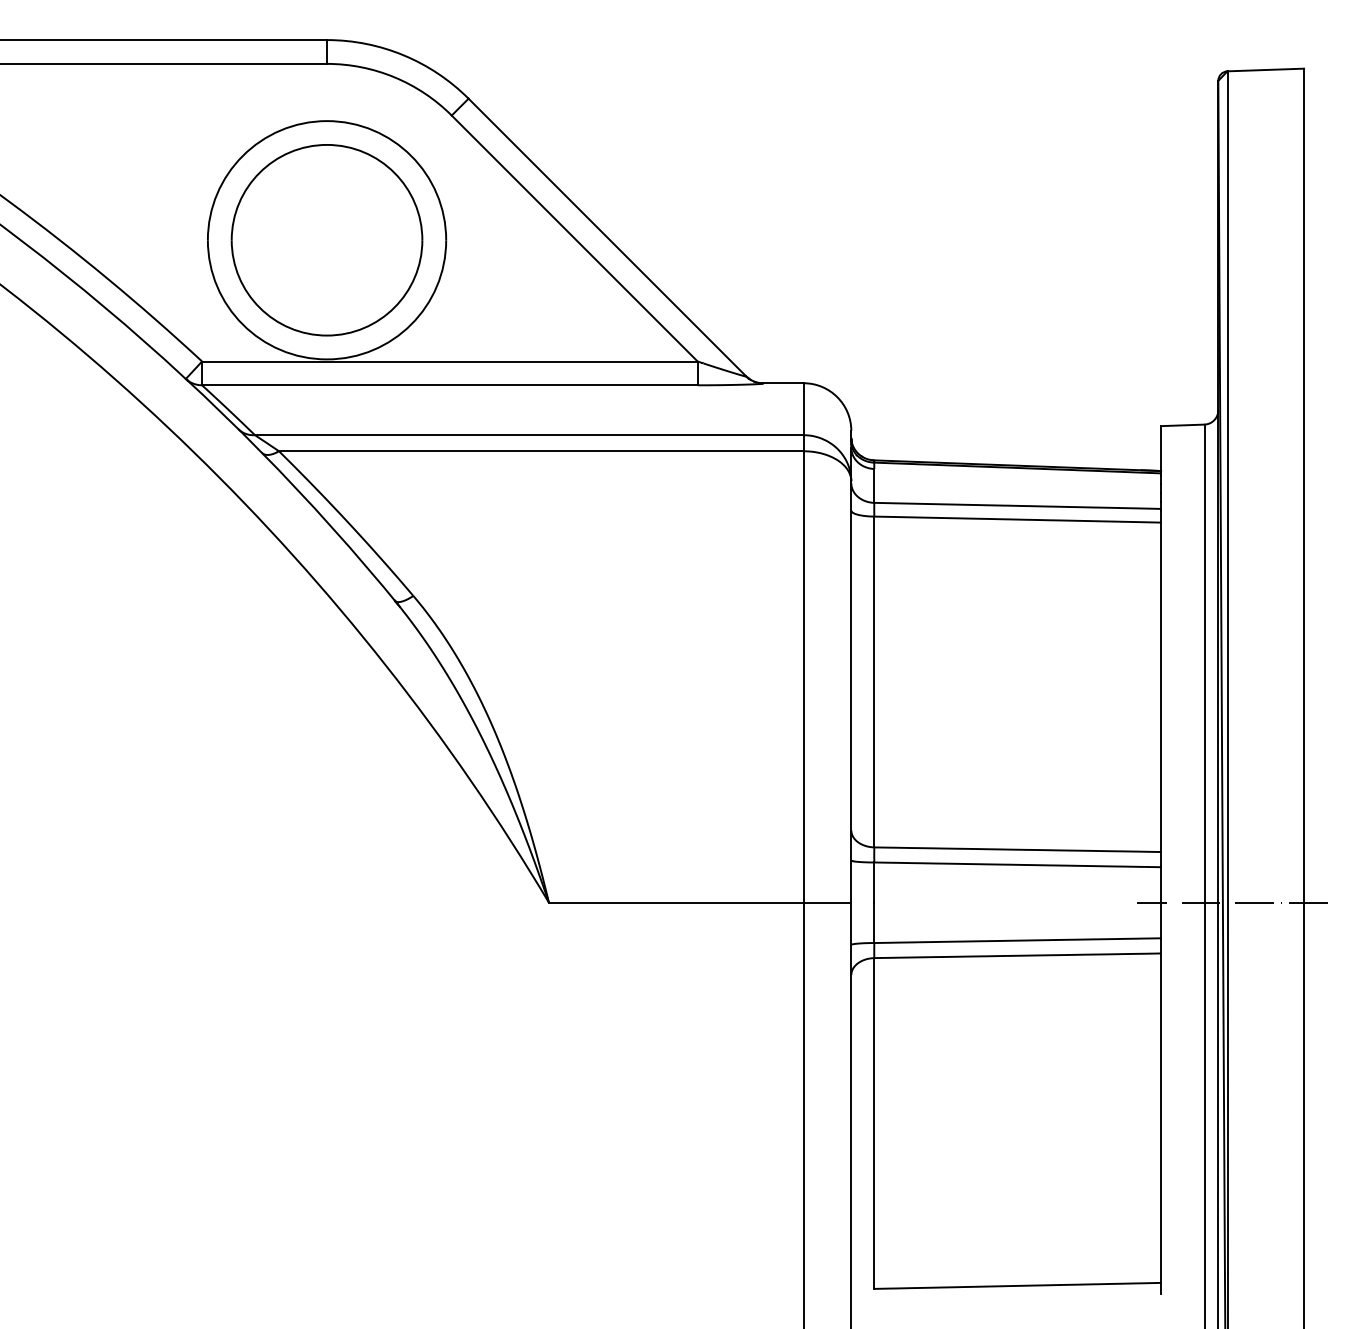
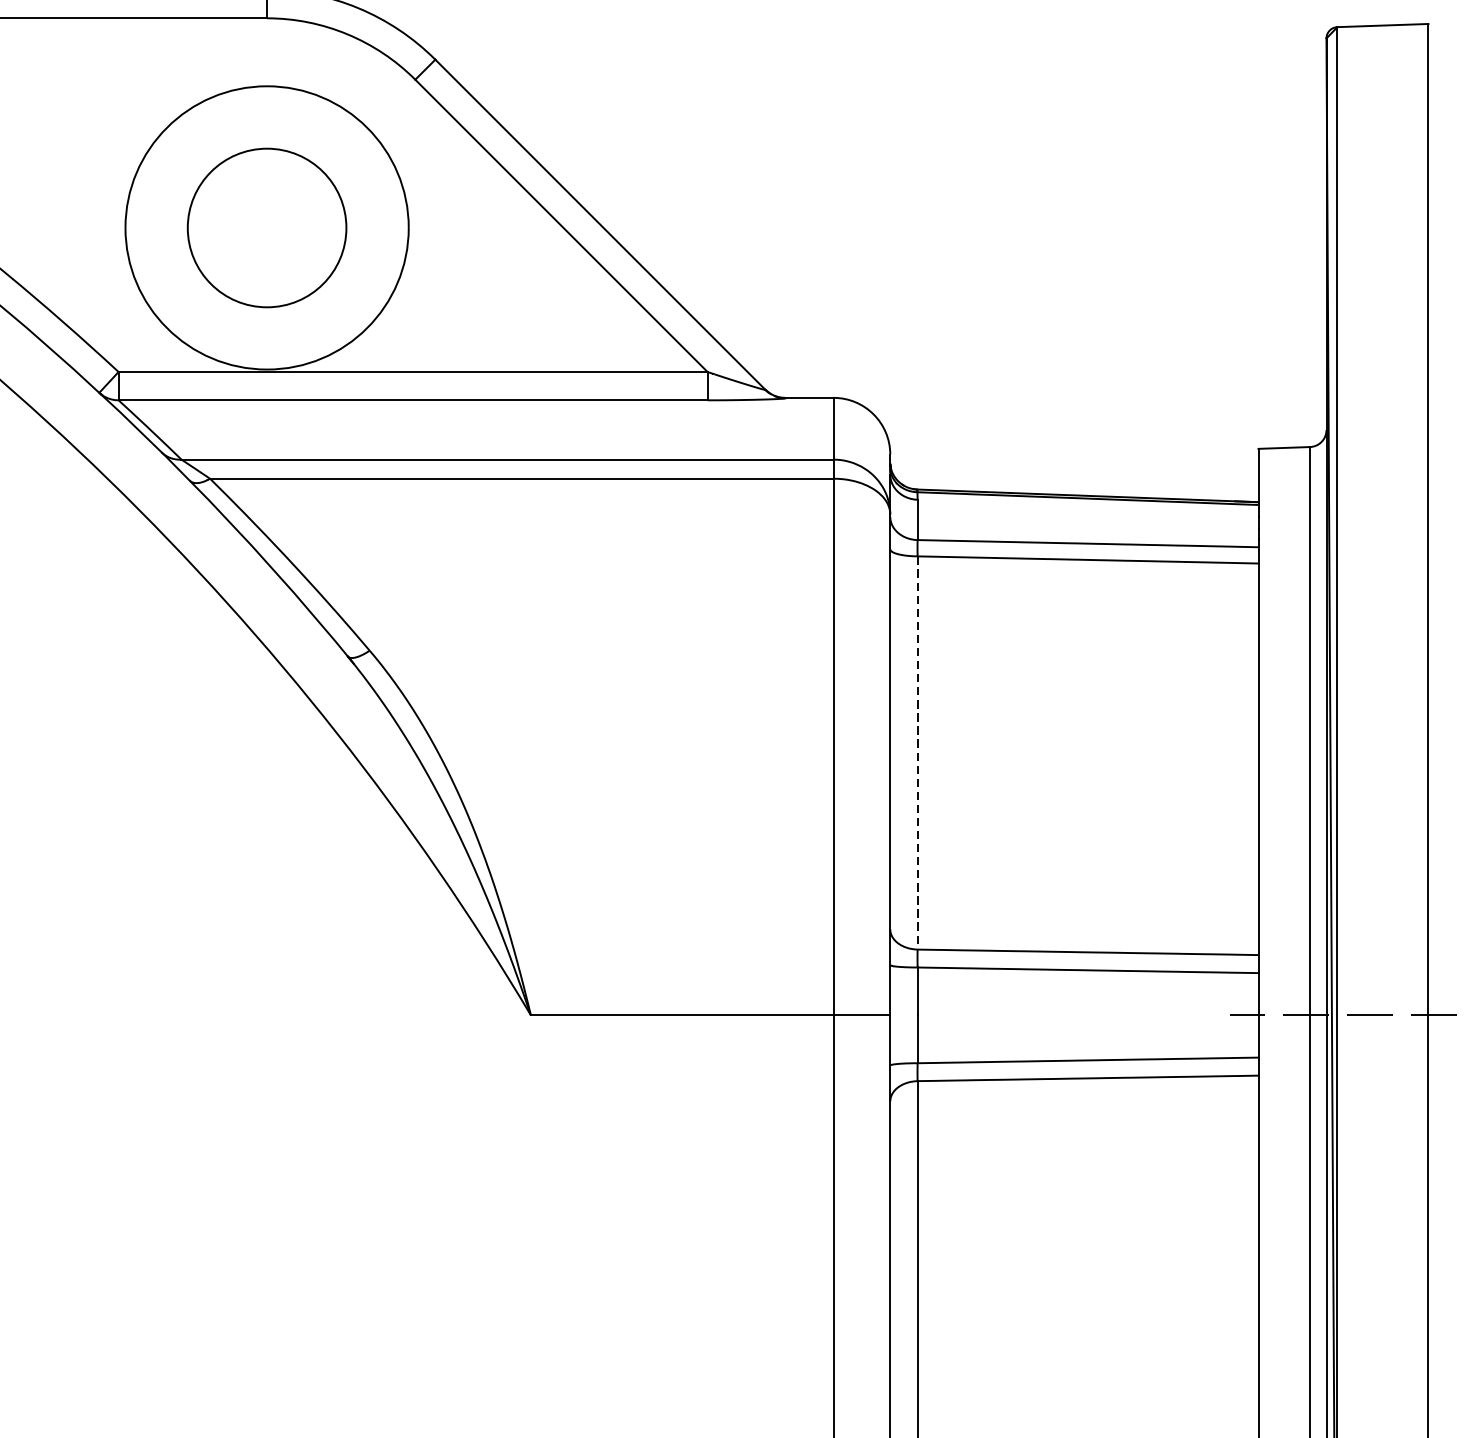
part: (326, 240) -> (266, 228), size x0.7
line: (874, 682) -> (917, 753), solid -> dashed

